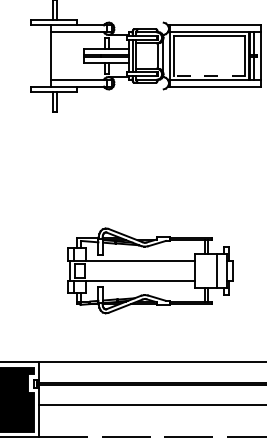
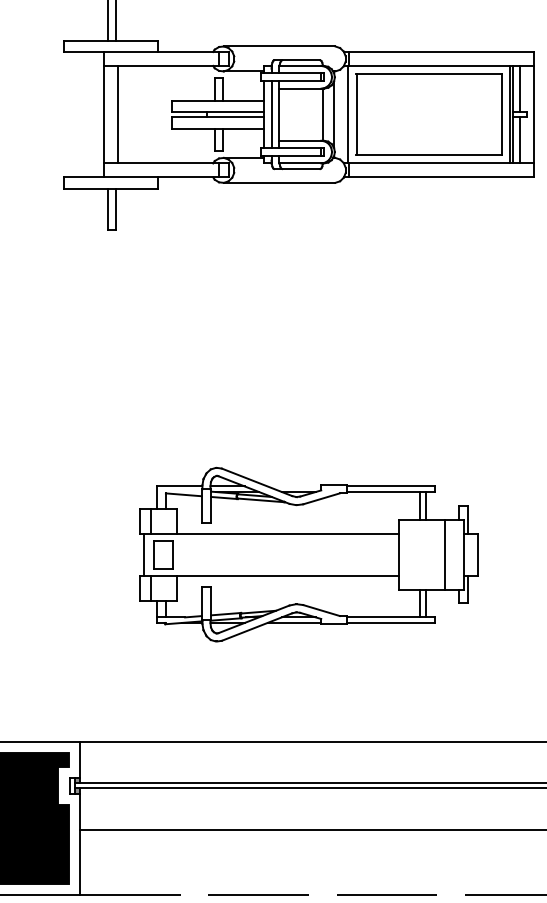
line: (136, 22) -> (279, 46), added
line: (57, 55) -> (117, 113), added
line: (209, 75) -> (429, 154), dashed -> solid
line: (136, 89) -> (279, 183), added

